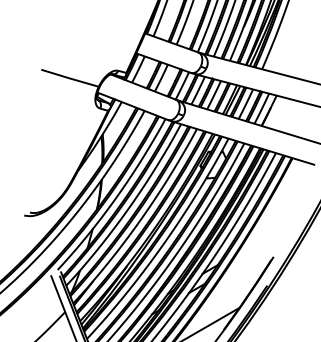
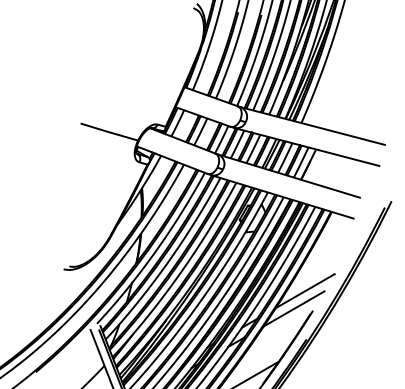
line: (265, 237) -> (304, 291), added
line: (254, 254) -> (293, 308), added

